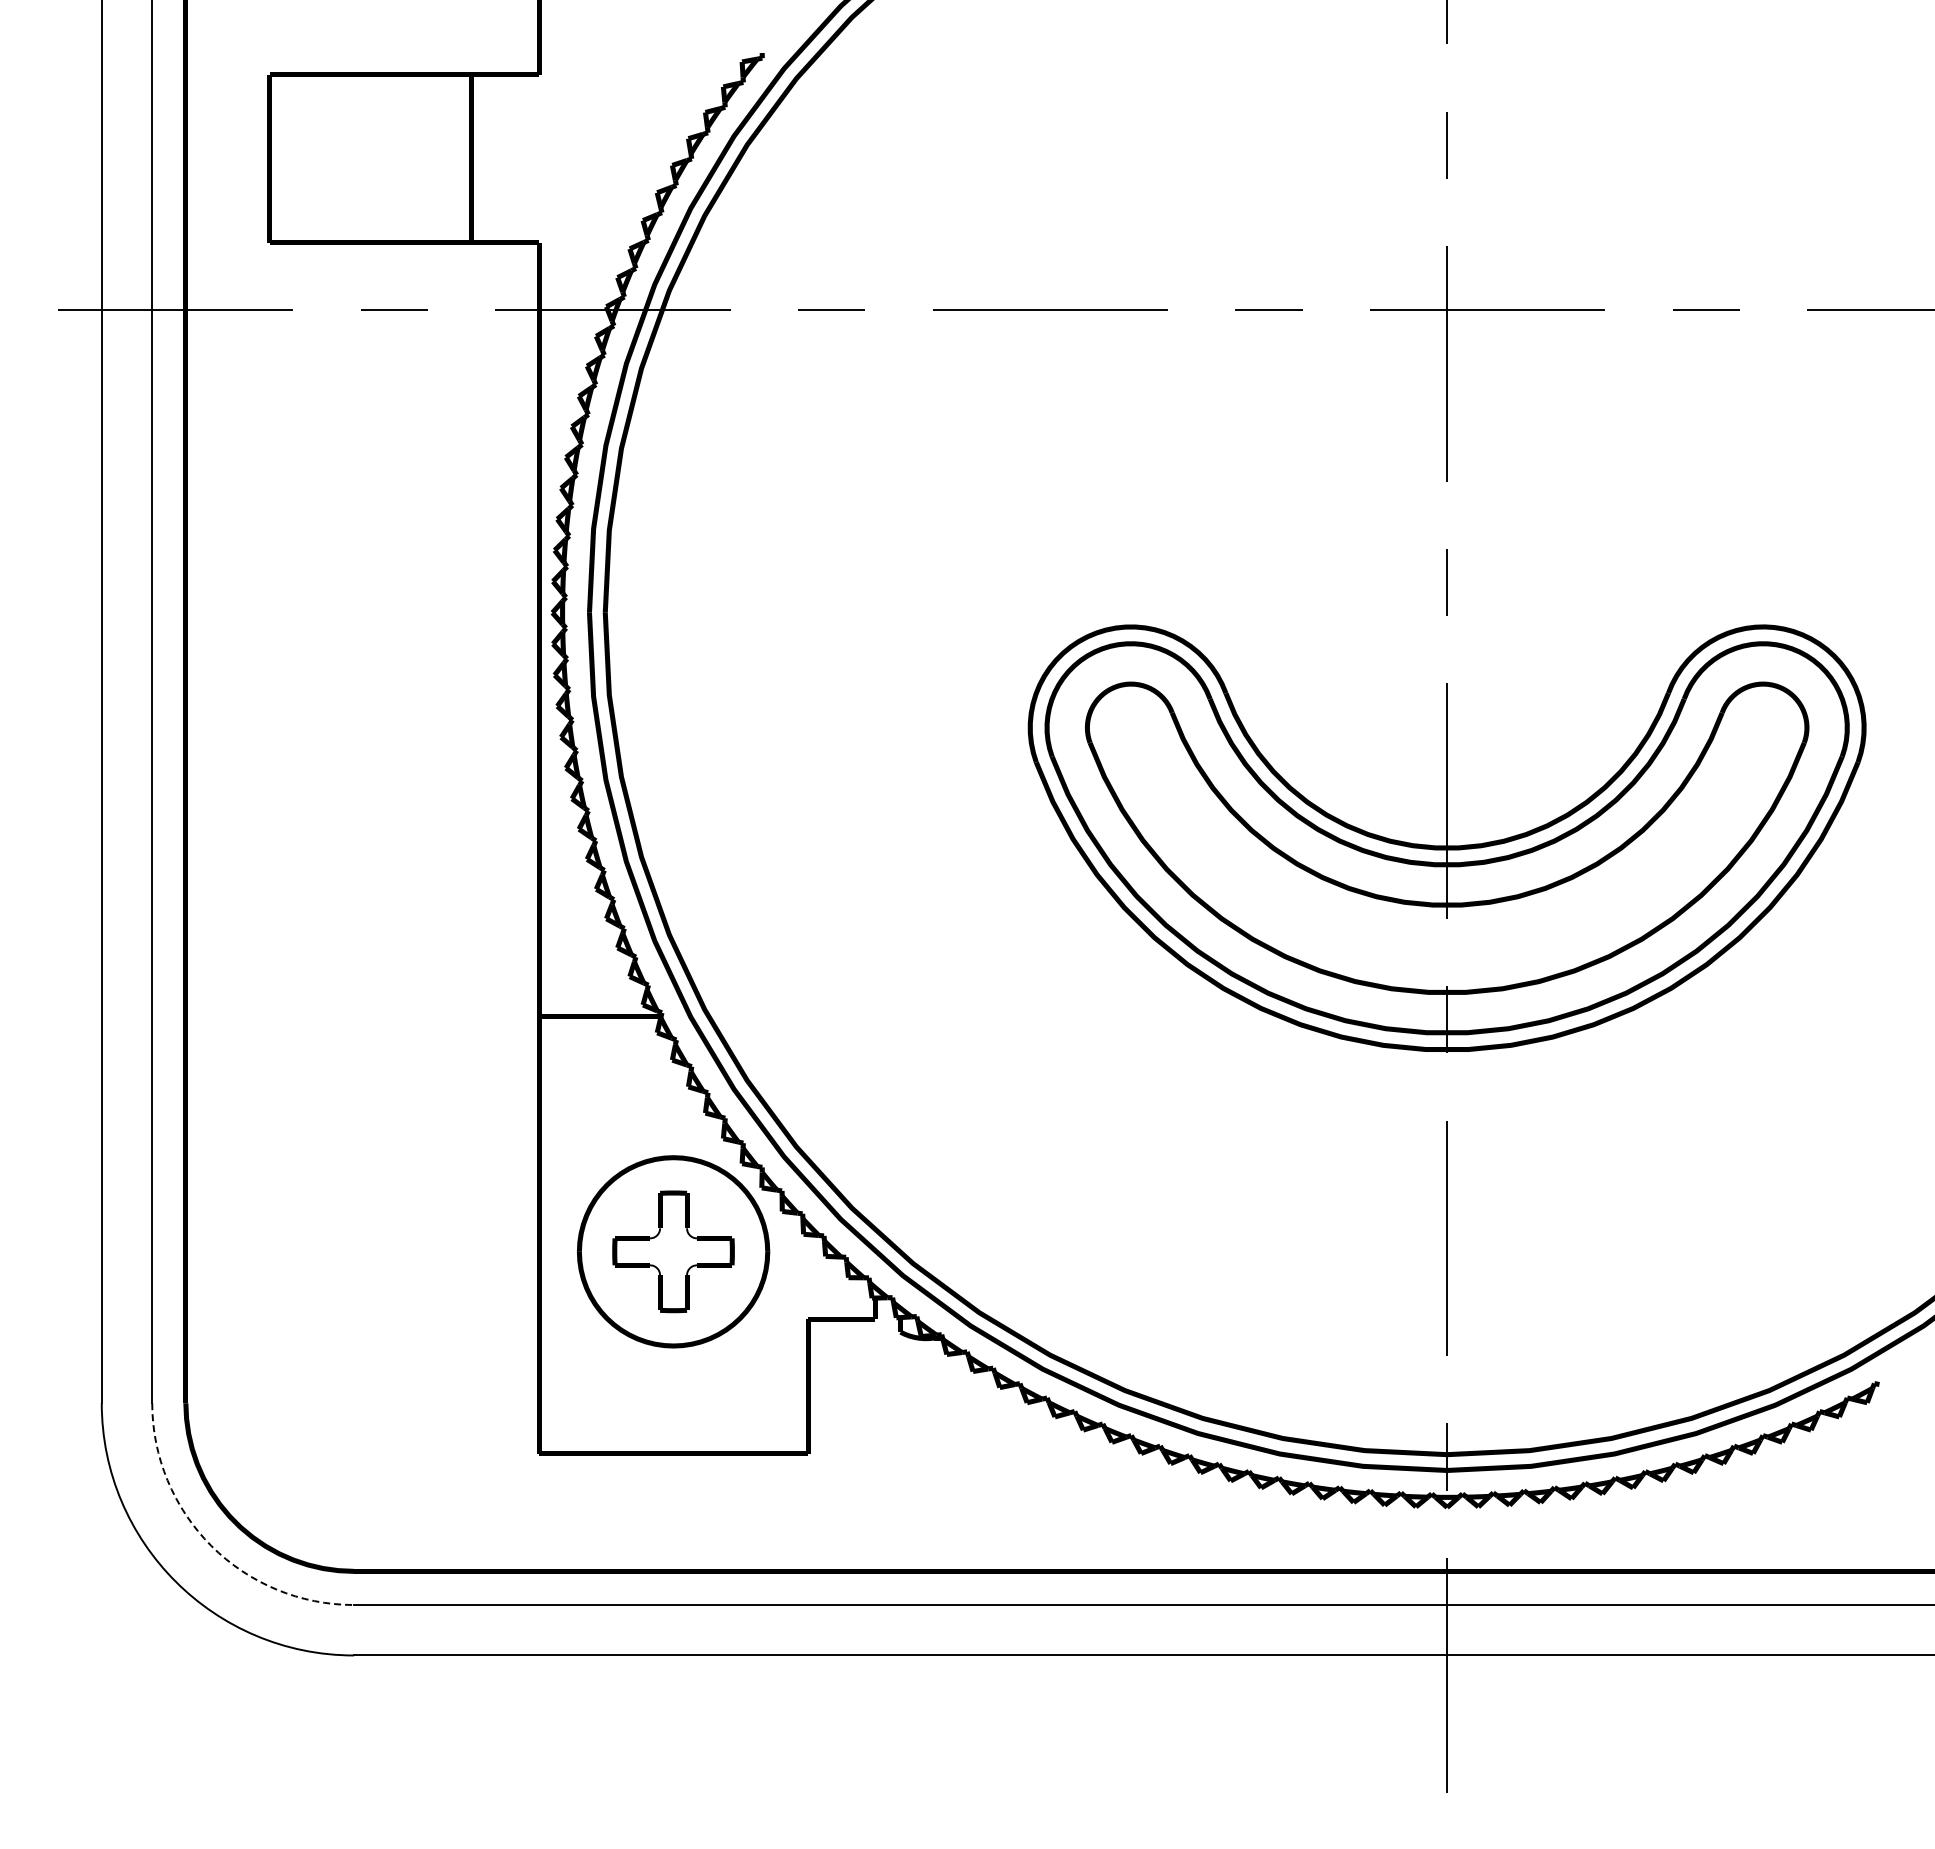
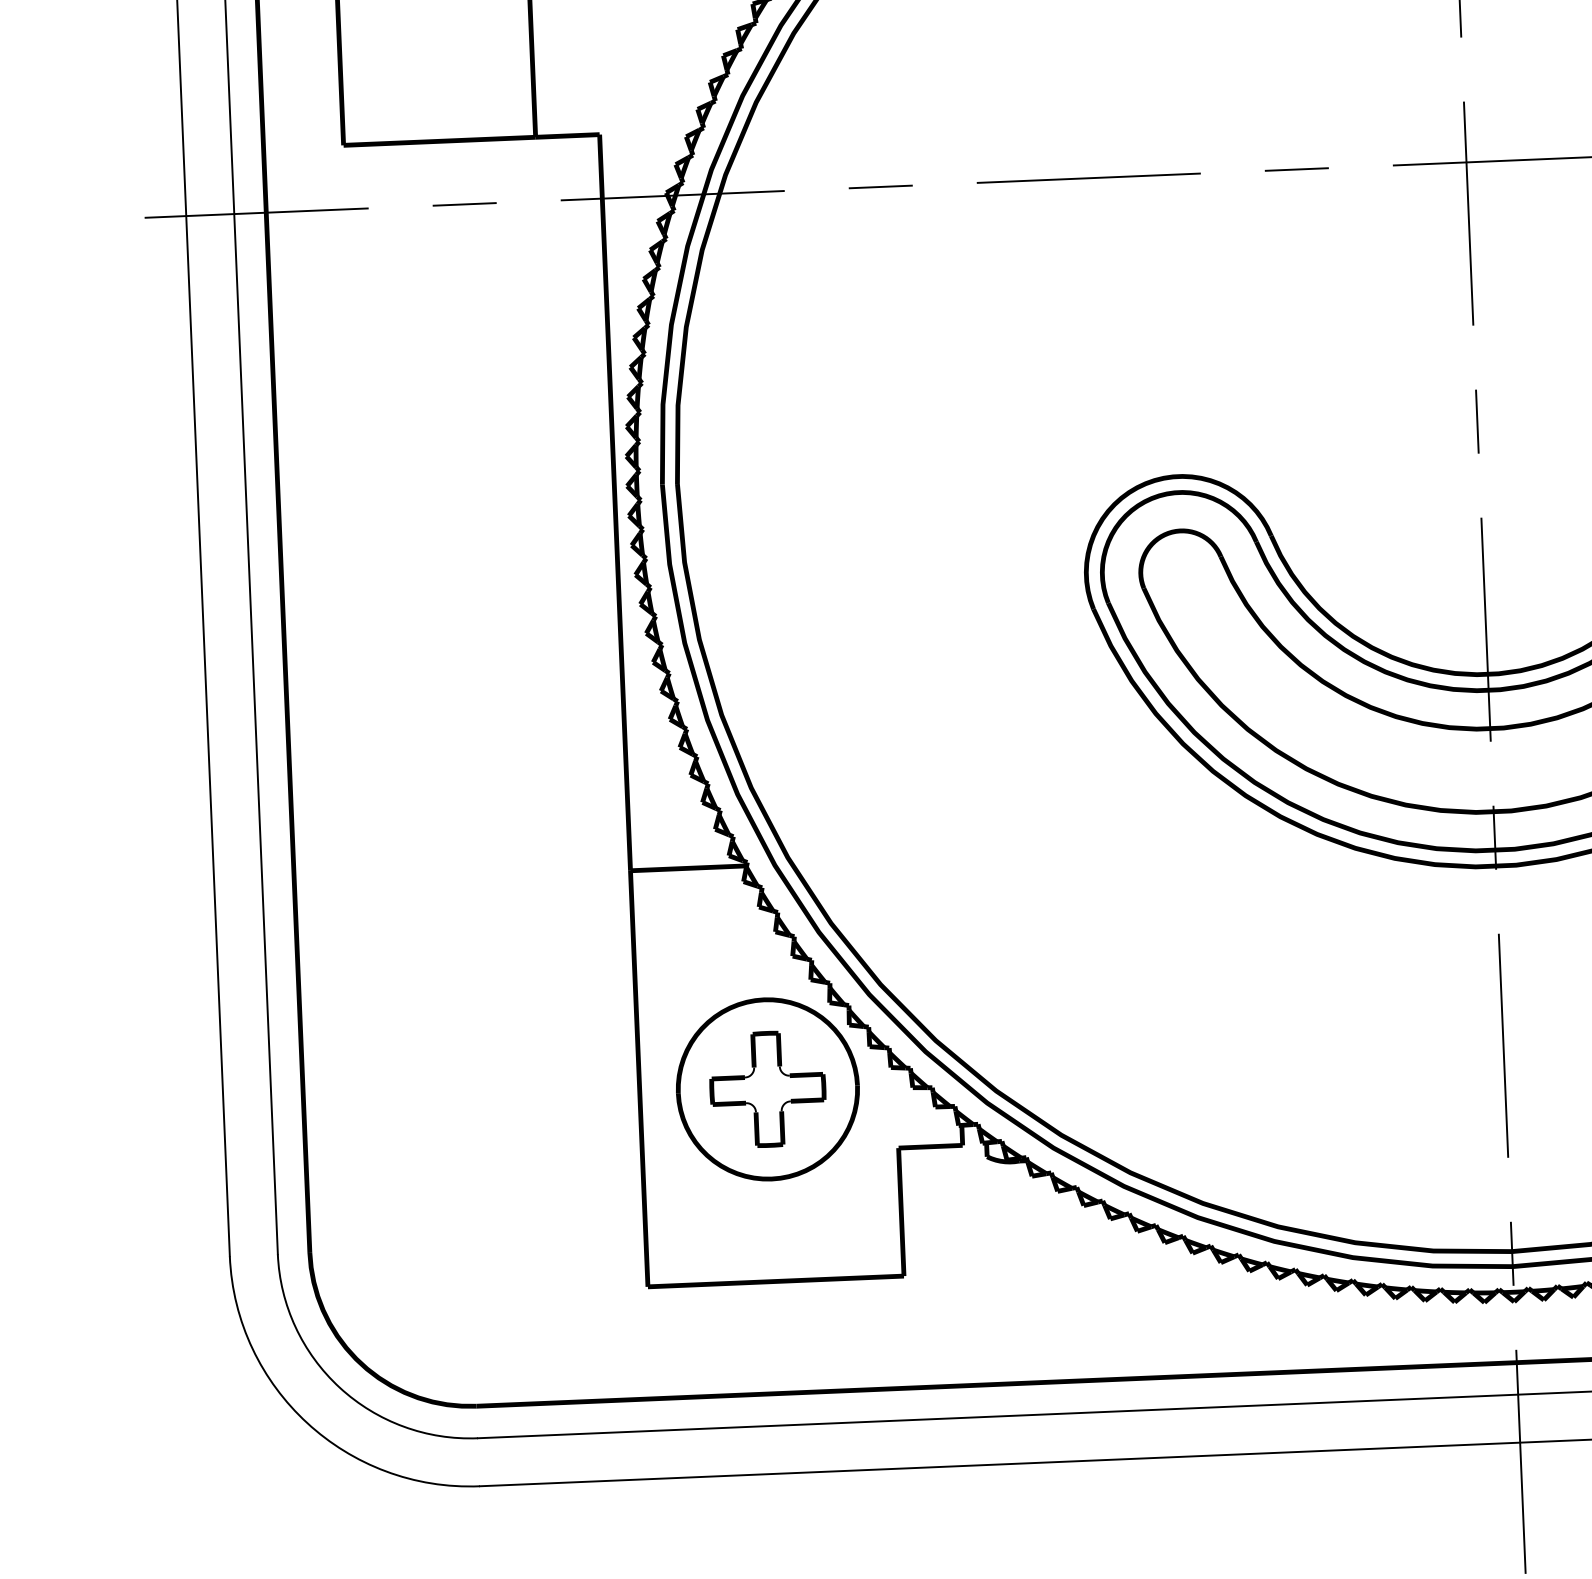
arc: (211, 1545) -> (339, 1387), dashed -> solid

